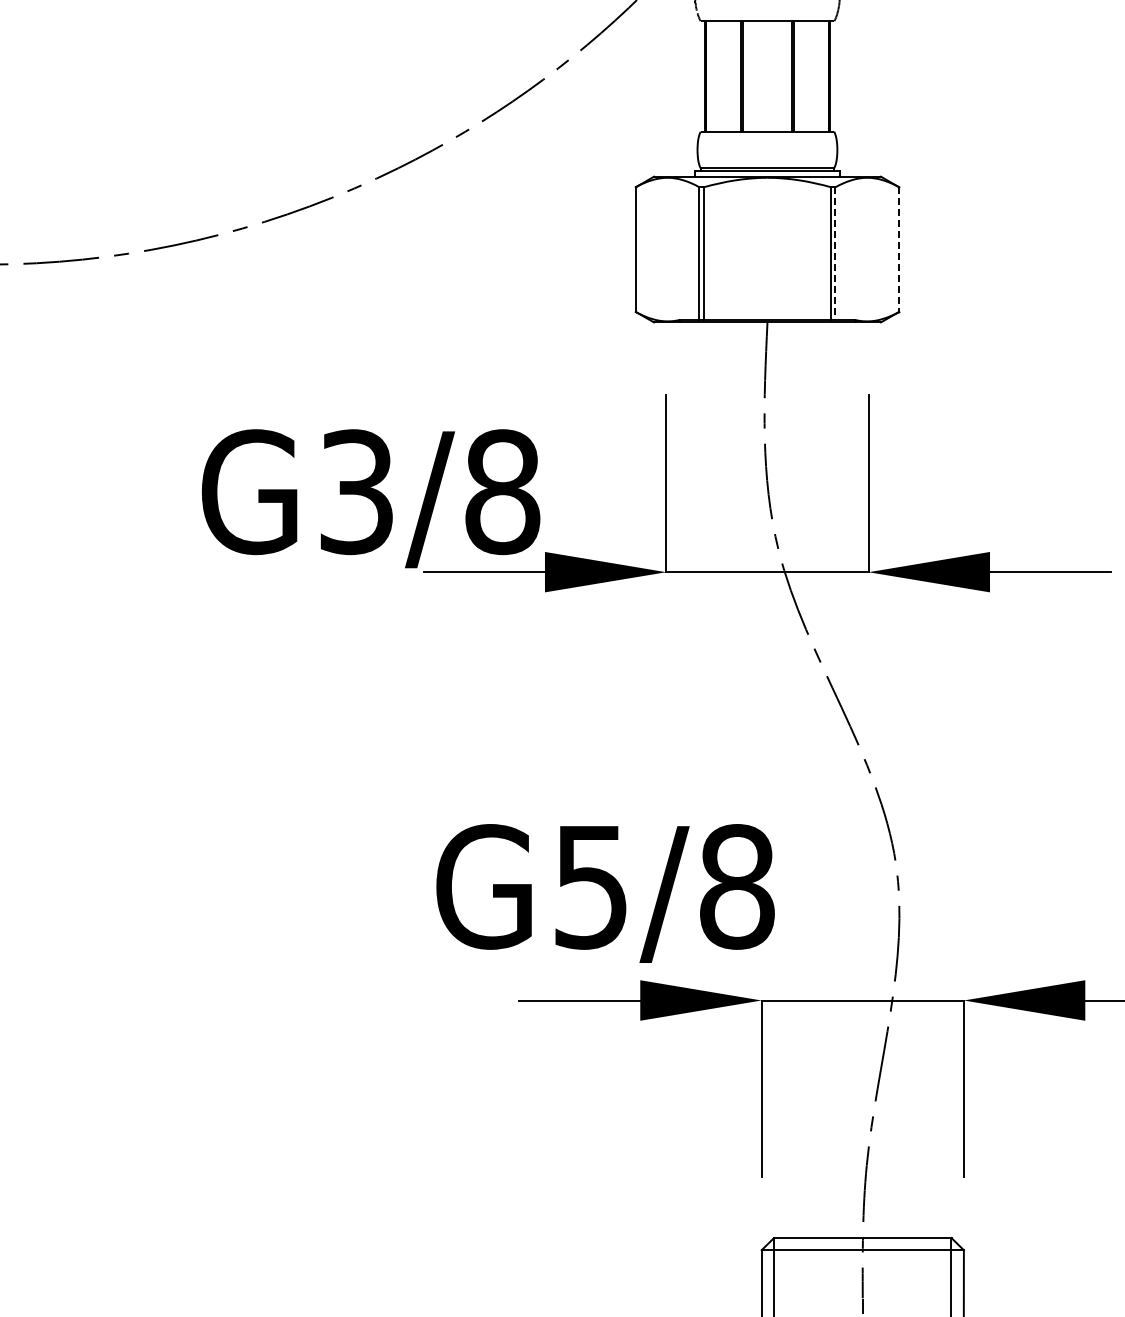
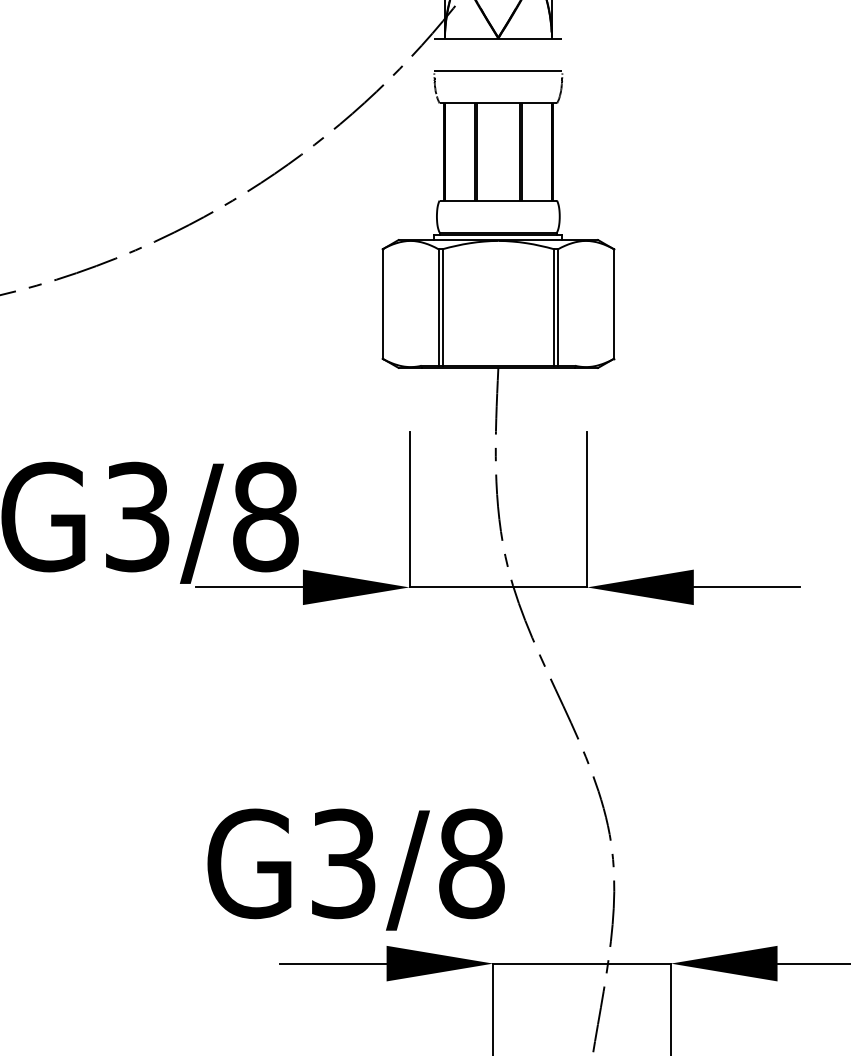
line: (899, 250) -> (614, 304), dashed -> solid
line: (835, 254) -> (558, 308), dashed -> solid
text: (591, 886) -> (343, 863), G5/8 -> G3/8

